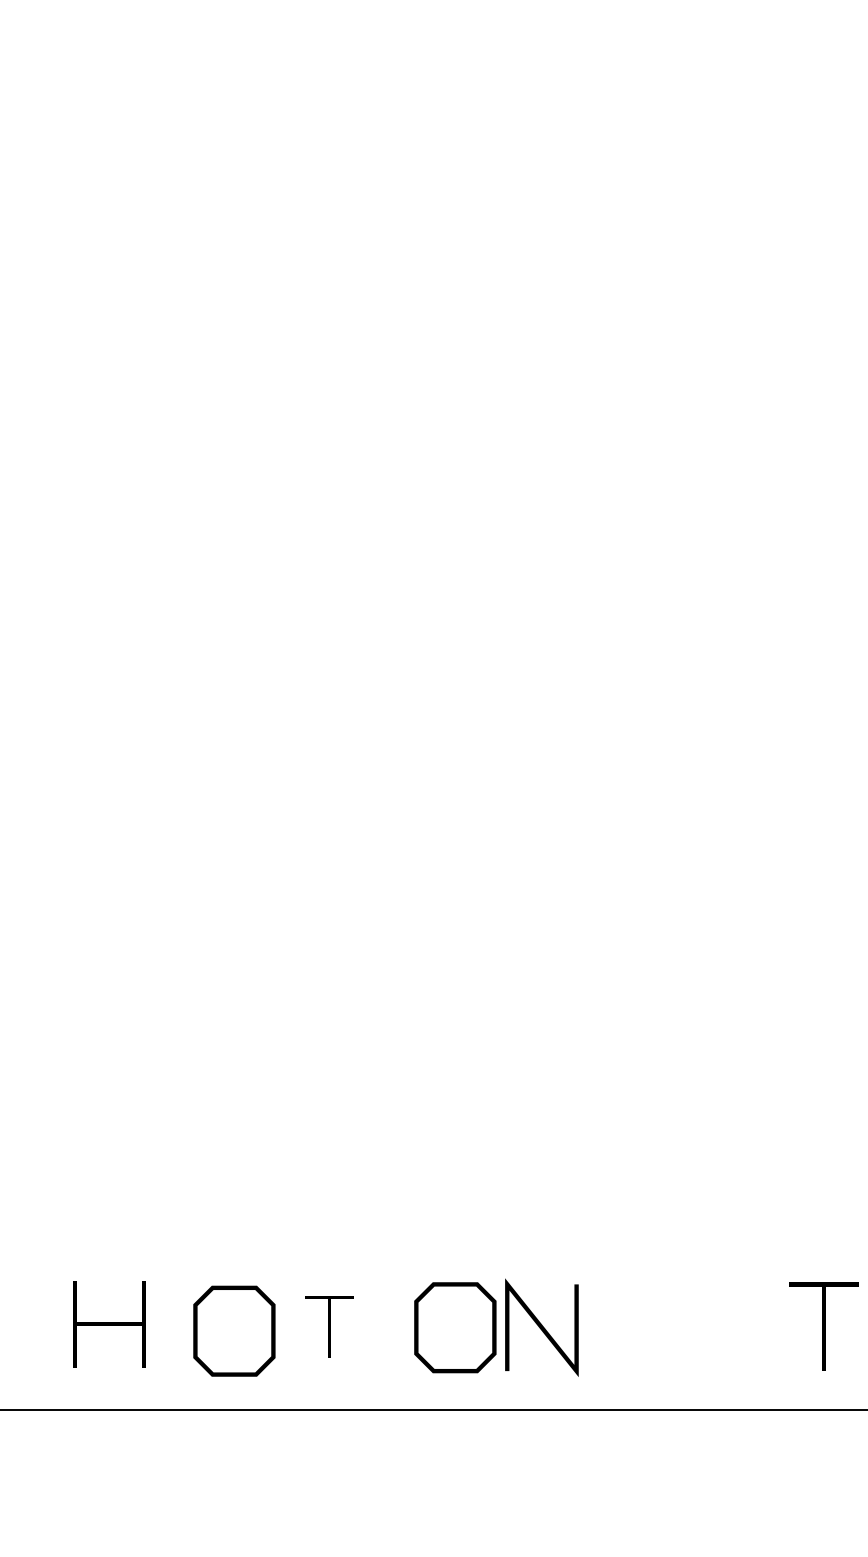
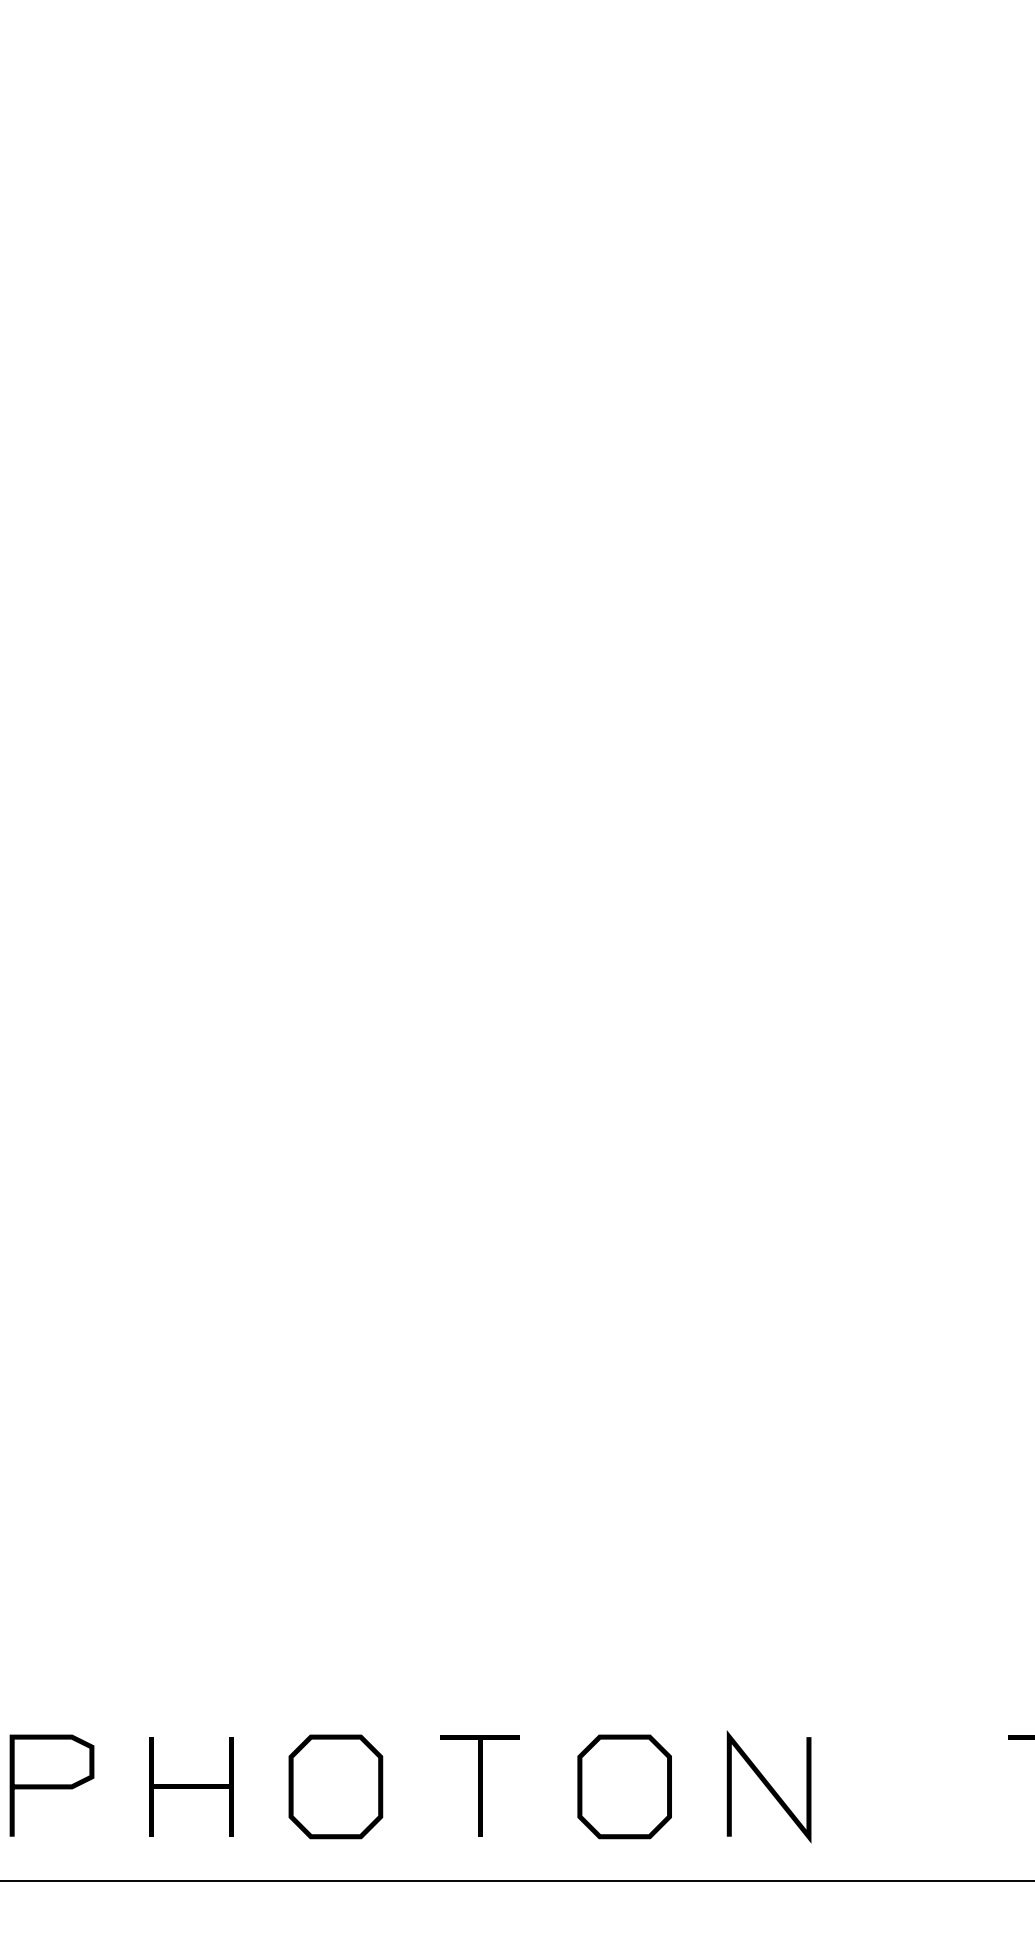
part: (109, 1323) -> (191, 1786), moved
part: (328, 1326) -> (479, 1785), size x1.43
line: (541, 1327) -> (768, 1786), moved
part: (234, 1330) -> (335, 1786), moved

